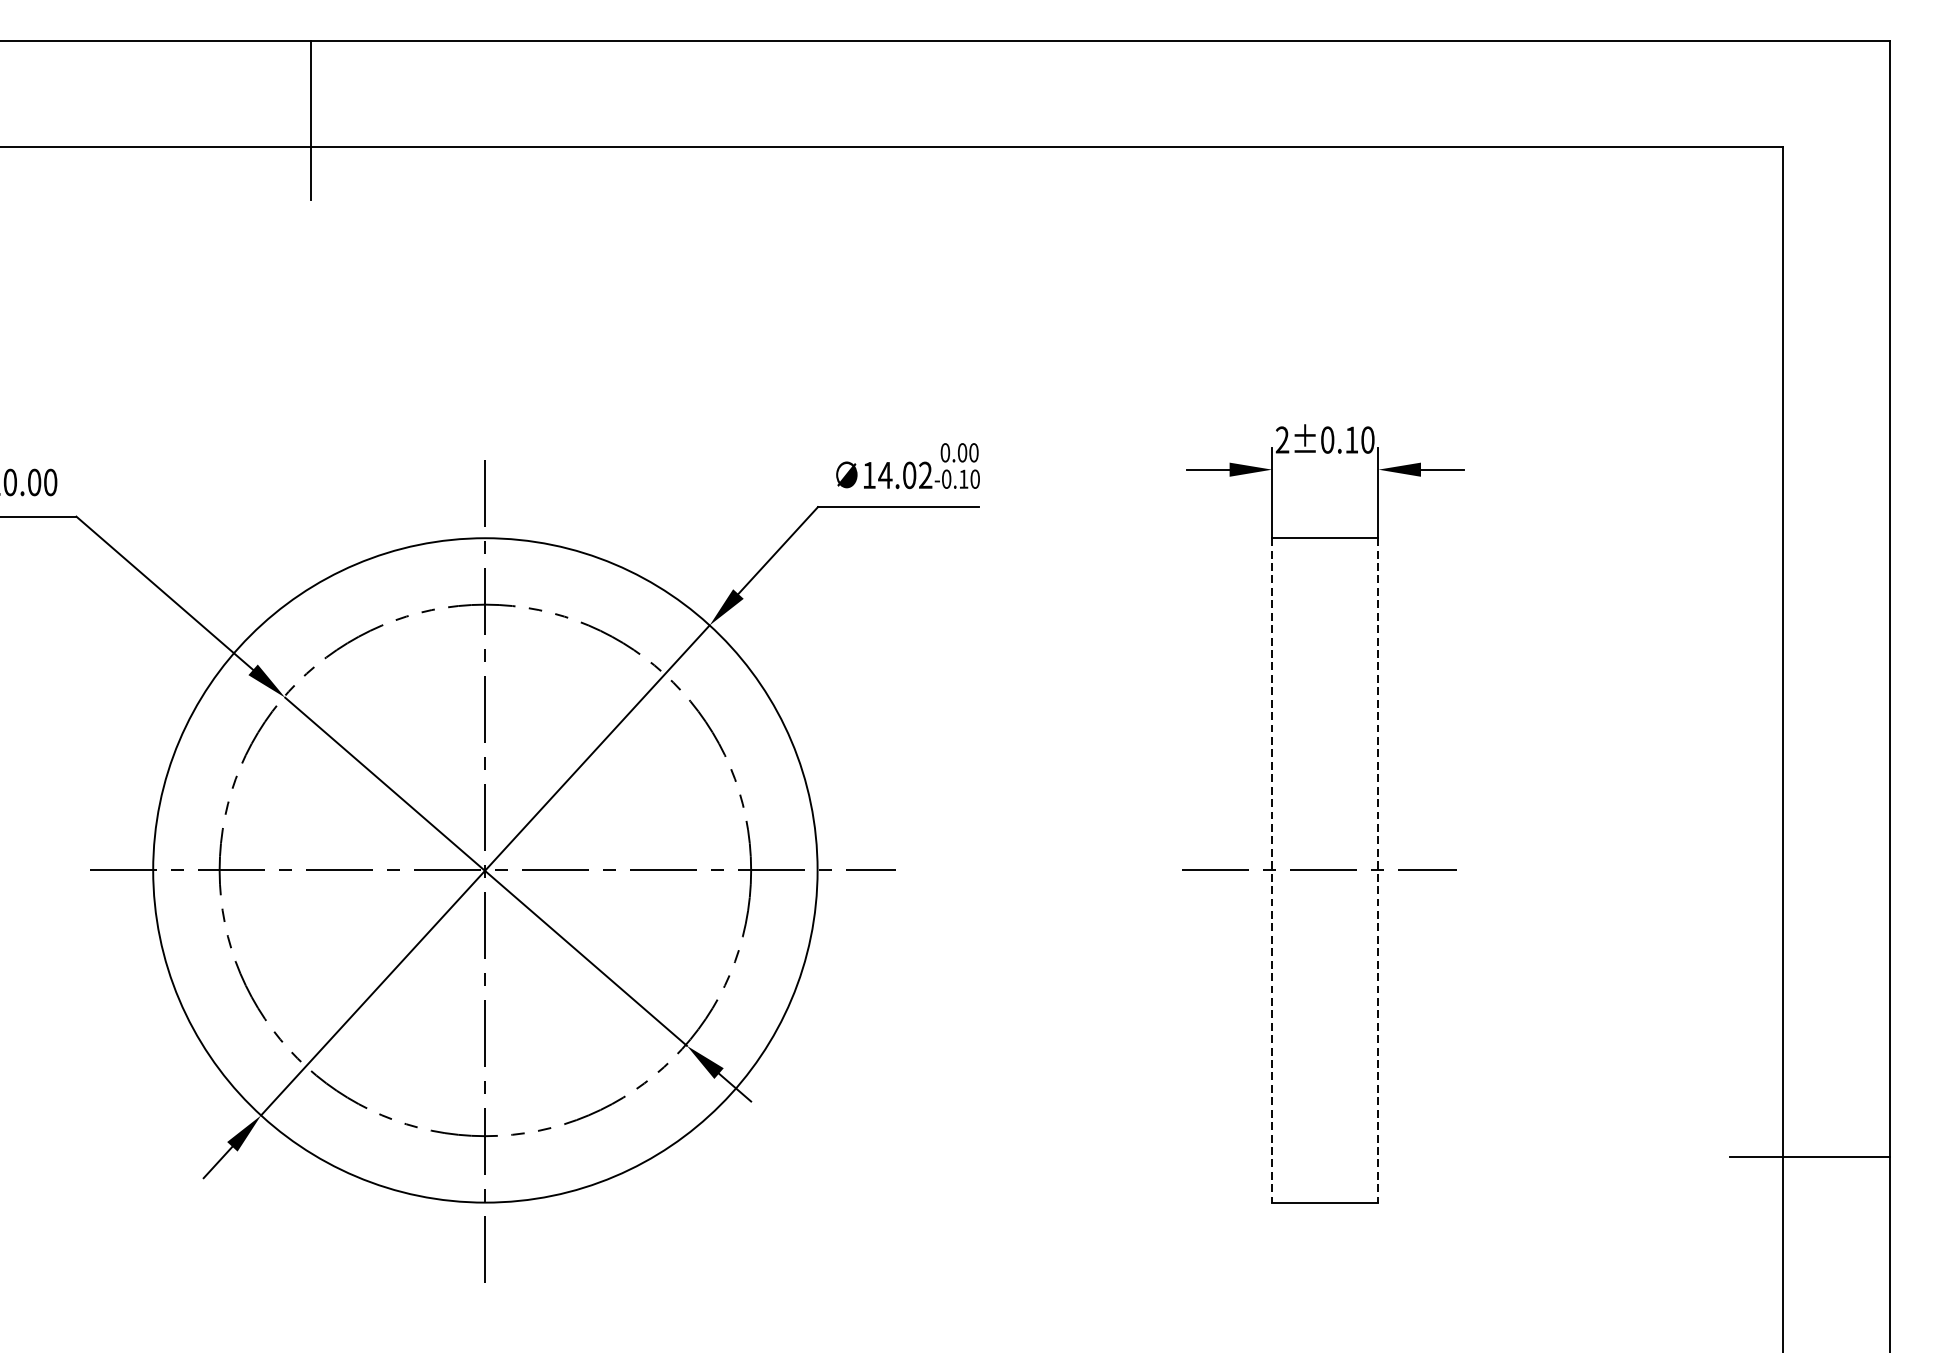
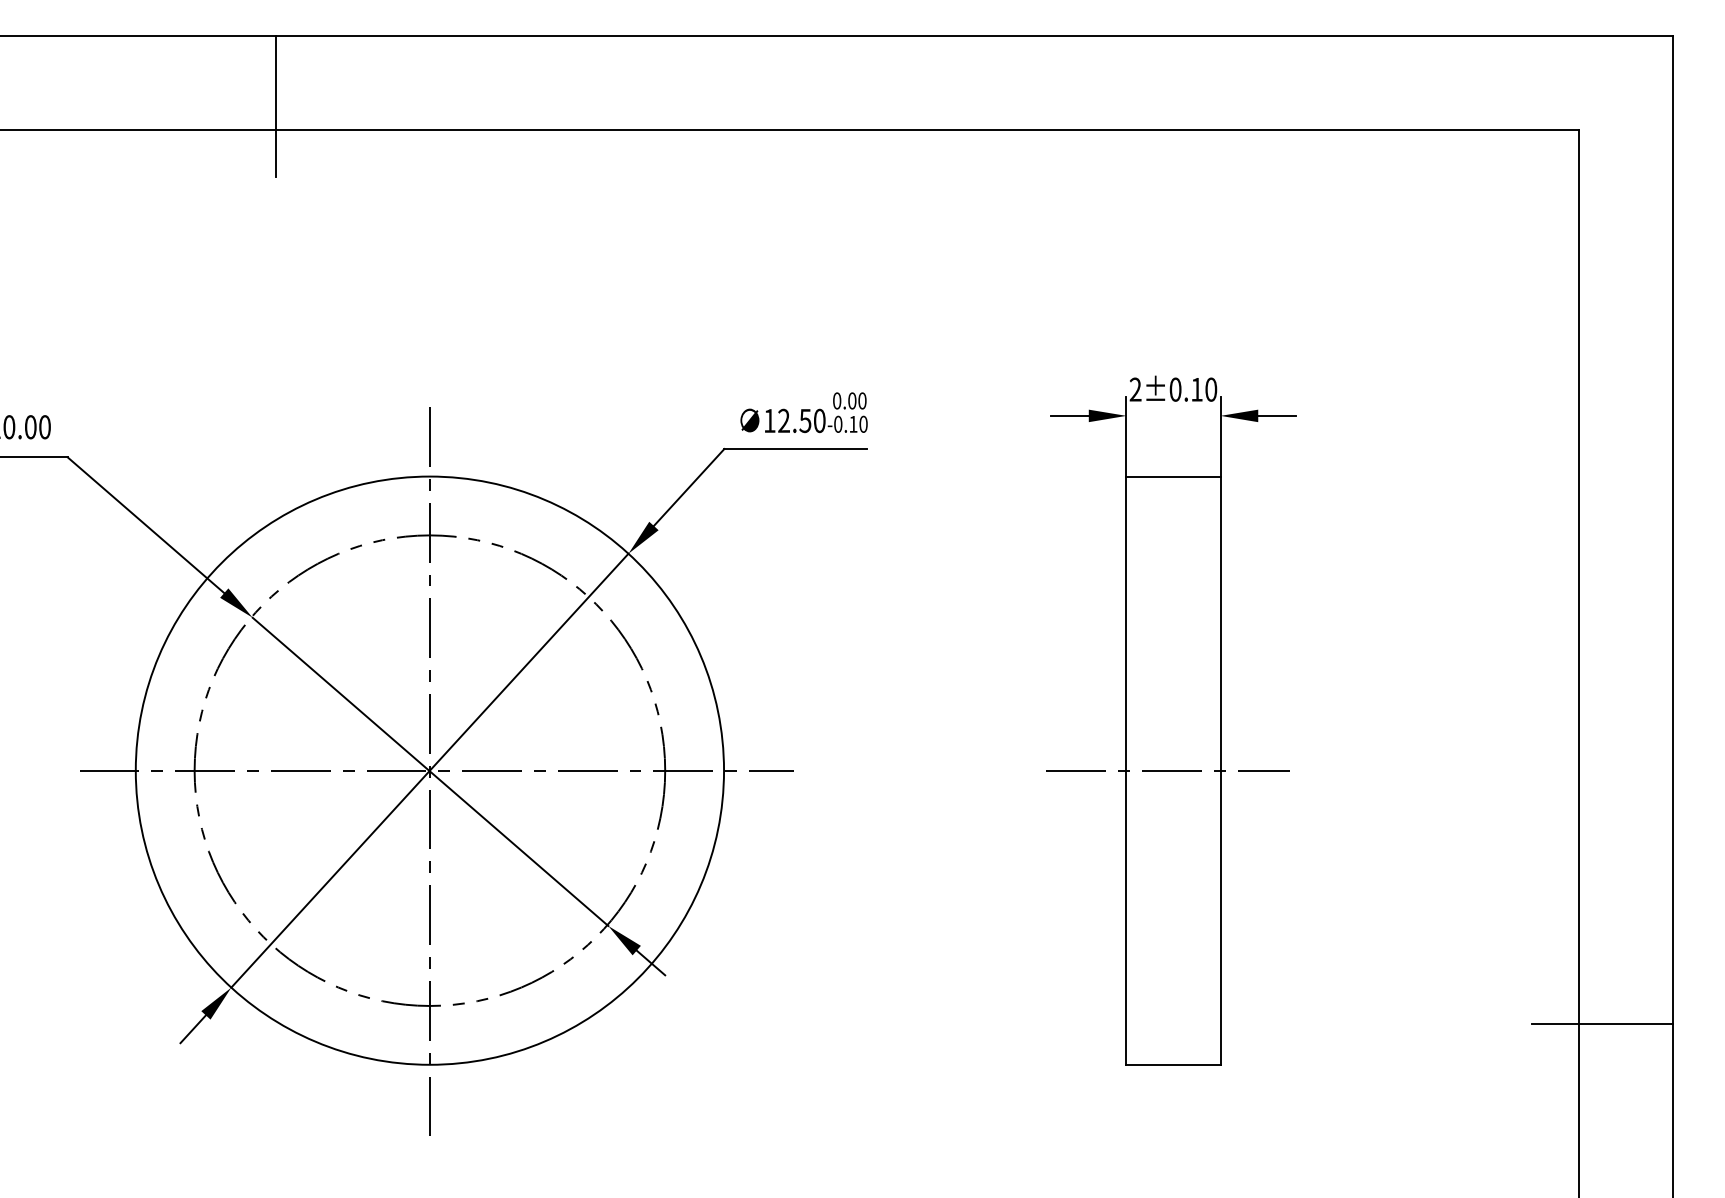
text: (905, 474) -> (801, 420), 14.02 -> 12.50
line: (1272, 871) -> (1126, 771), dashed -> solid
line: (1378, 871) -> (1220, 771), dashed -> solid

